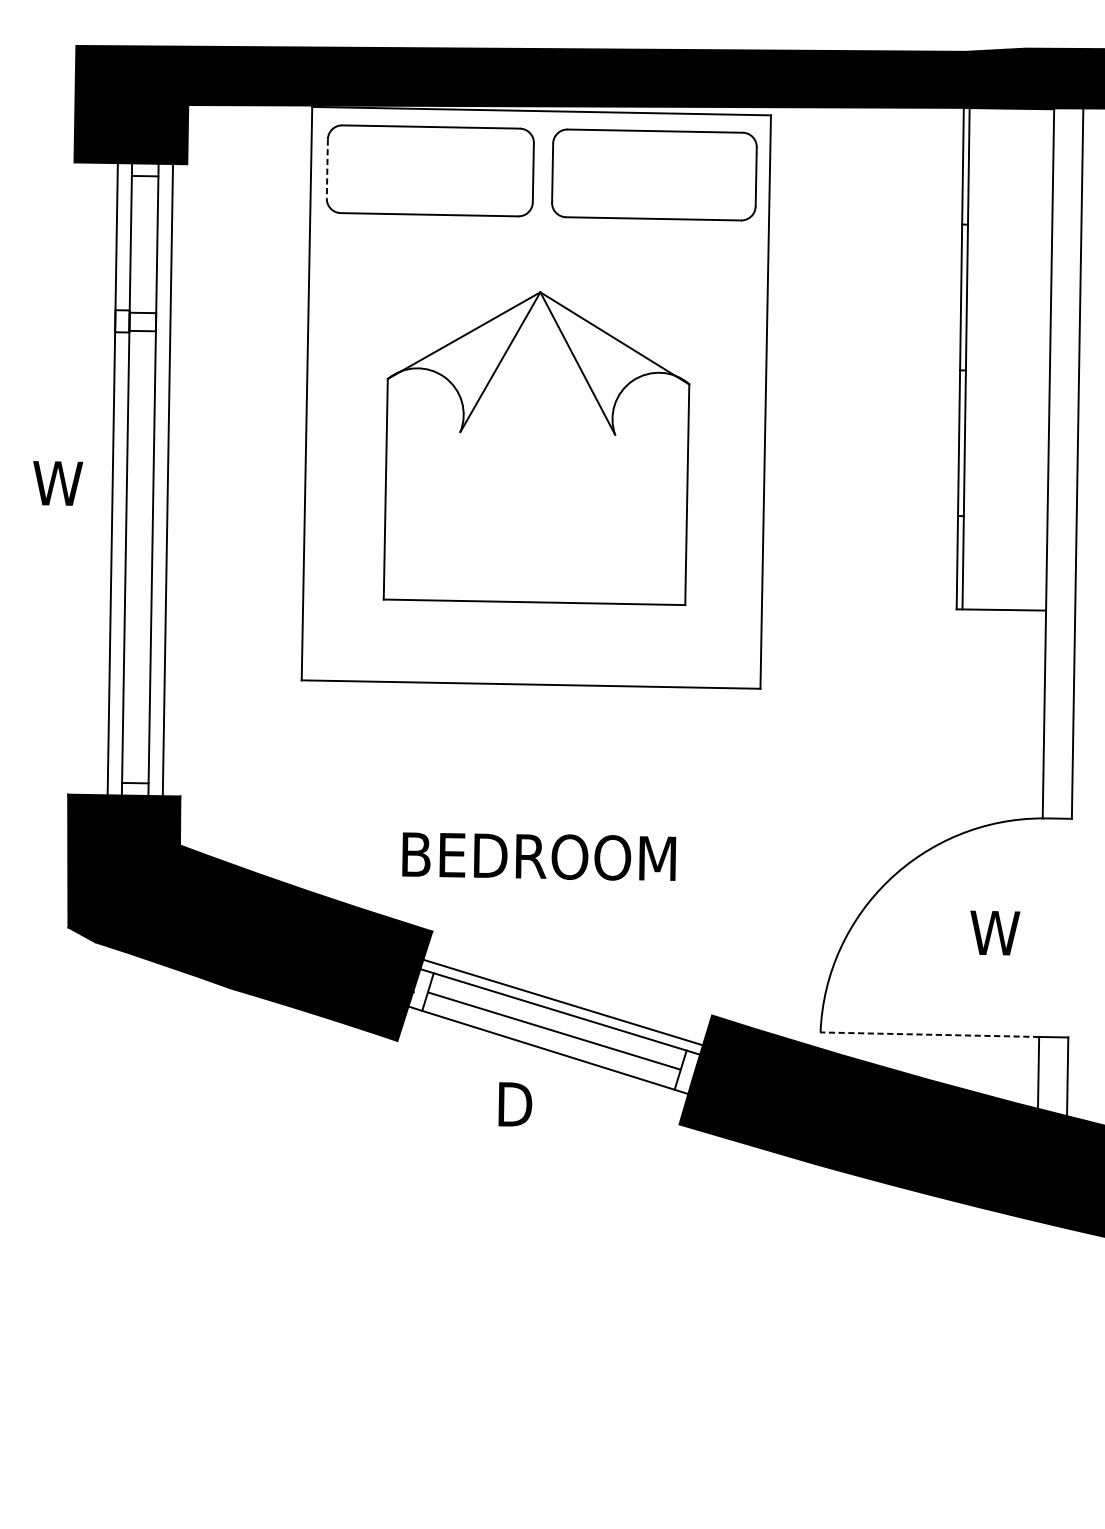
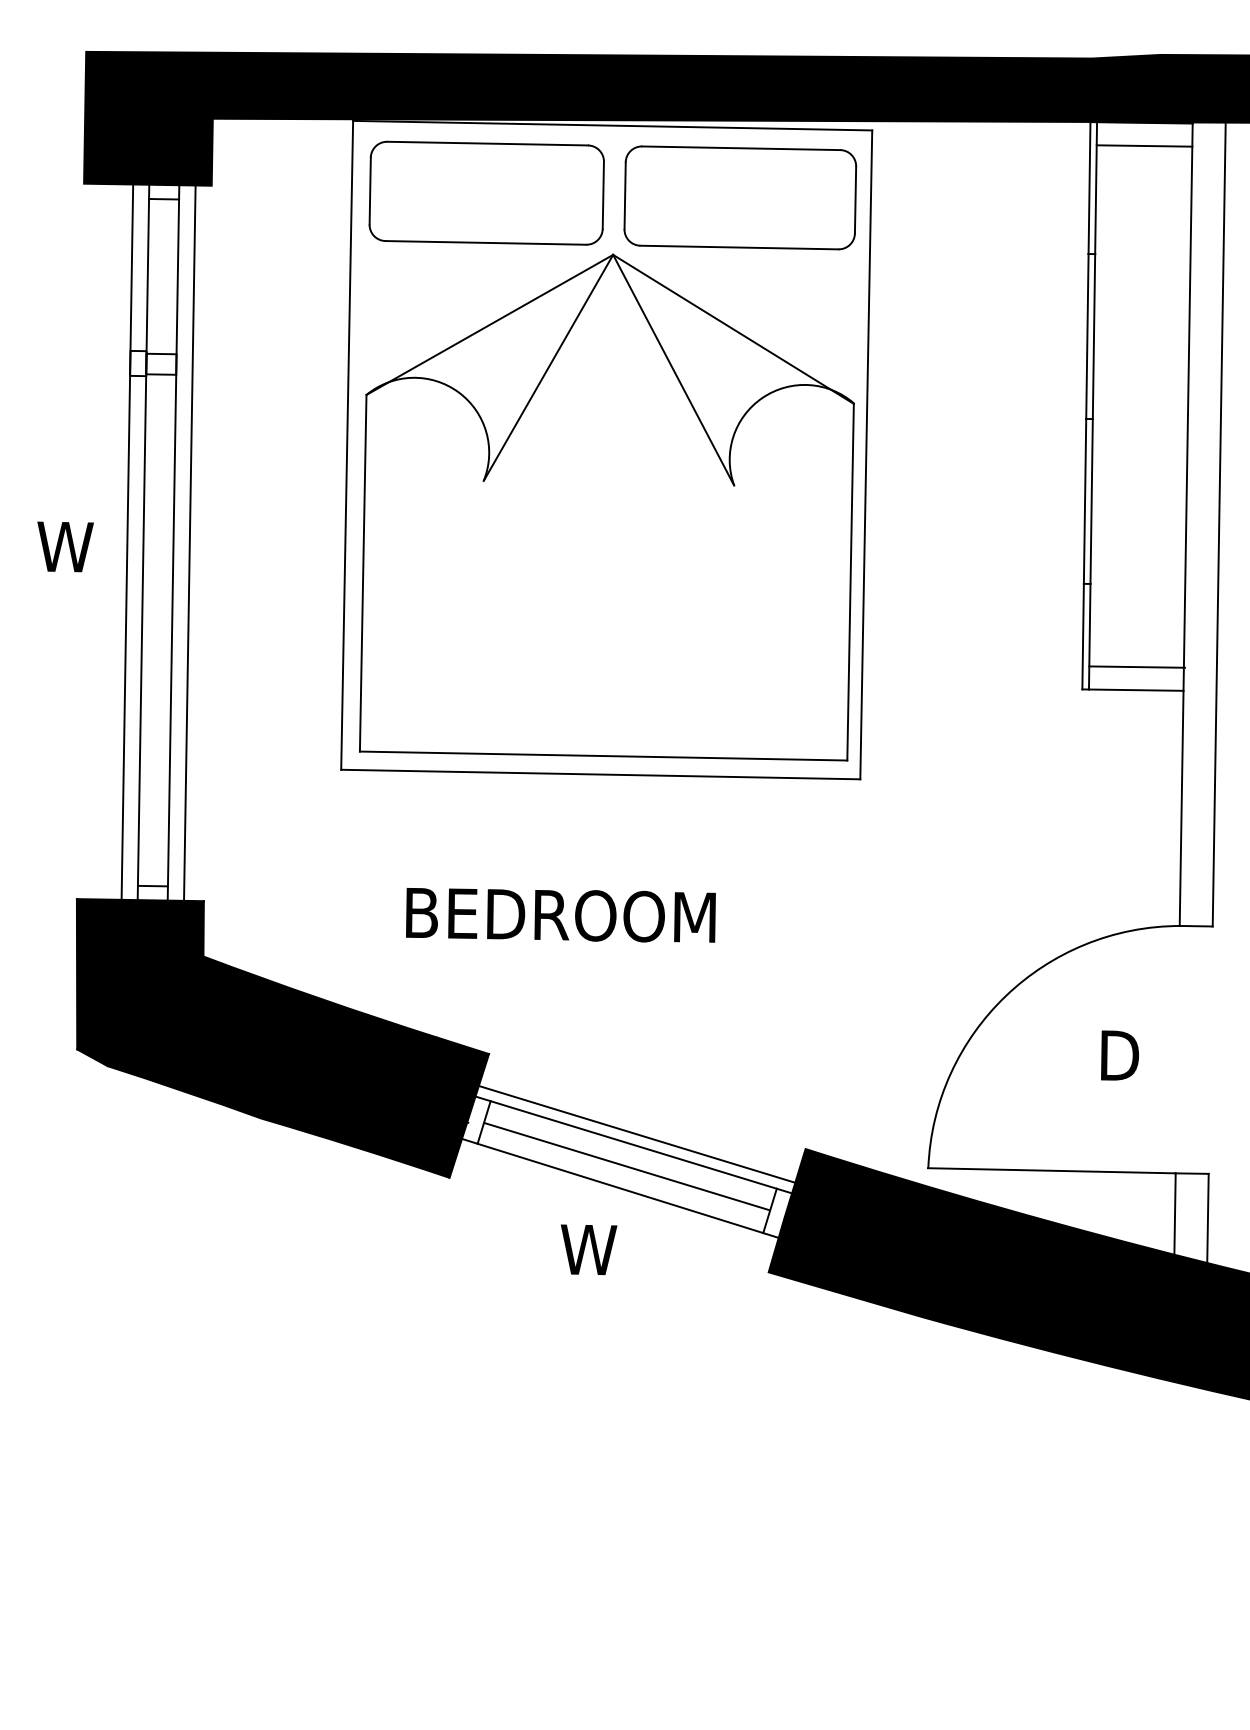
line: (1011, 128) -> (1144, 145), added
line: (327, 169) -> (370, 191), dashed -> solid
part: (536, 448) -> (606, 507), size x1.43
line: (1004, 589) -> (1136, 666), added
text: (538, 856) -> (560, 915), moved
text: (995, 932) -> (1126, 1055), W -> D
line: (929, 1034) -> (1051, 1170), dashed -> solid
text: (520, 1104) -> (588, 1249), D -> W

